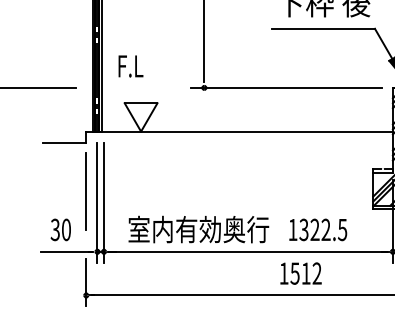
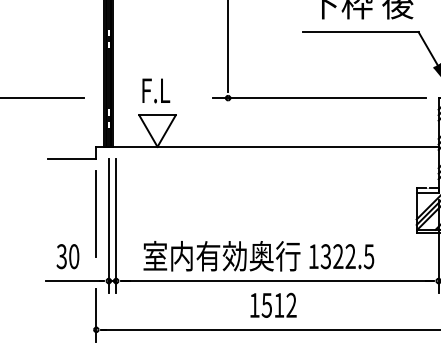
text: (130, 66) -> (155, 90), moved
text: (318, 229) -> (342, 256), moved
text: (300, 273) -> (272, 305), moved

